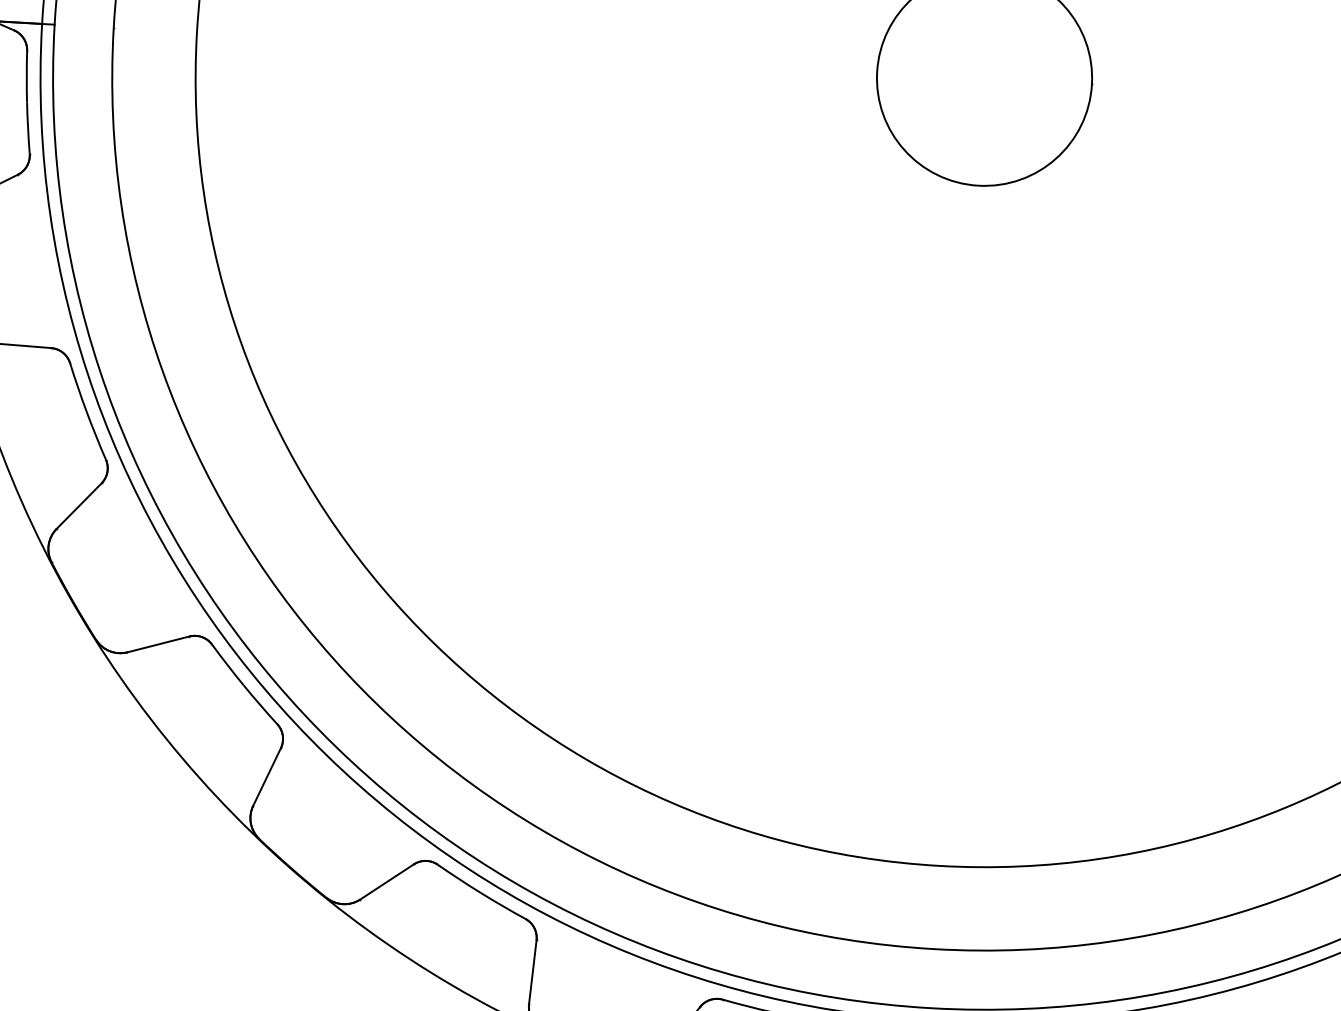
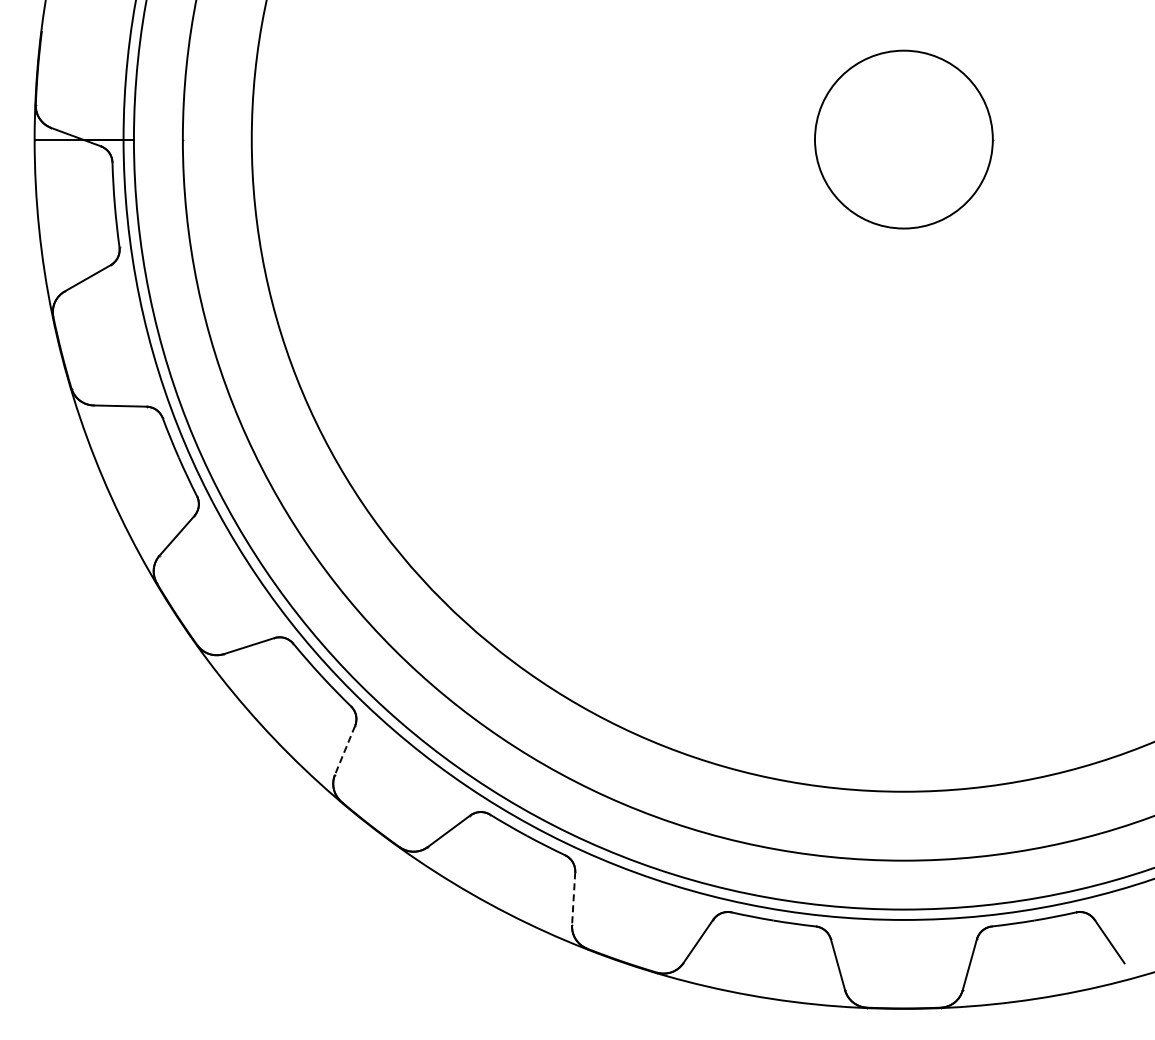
line: (266, 777) -> (344, 750), solid -> dashed
line: (532, 972) -> (573, 899), solid -> dashed

